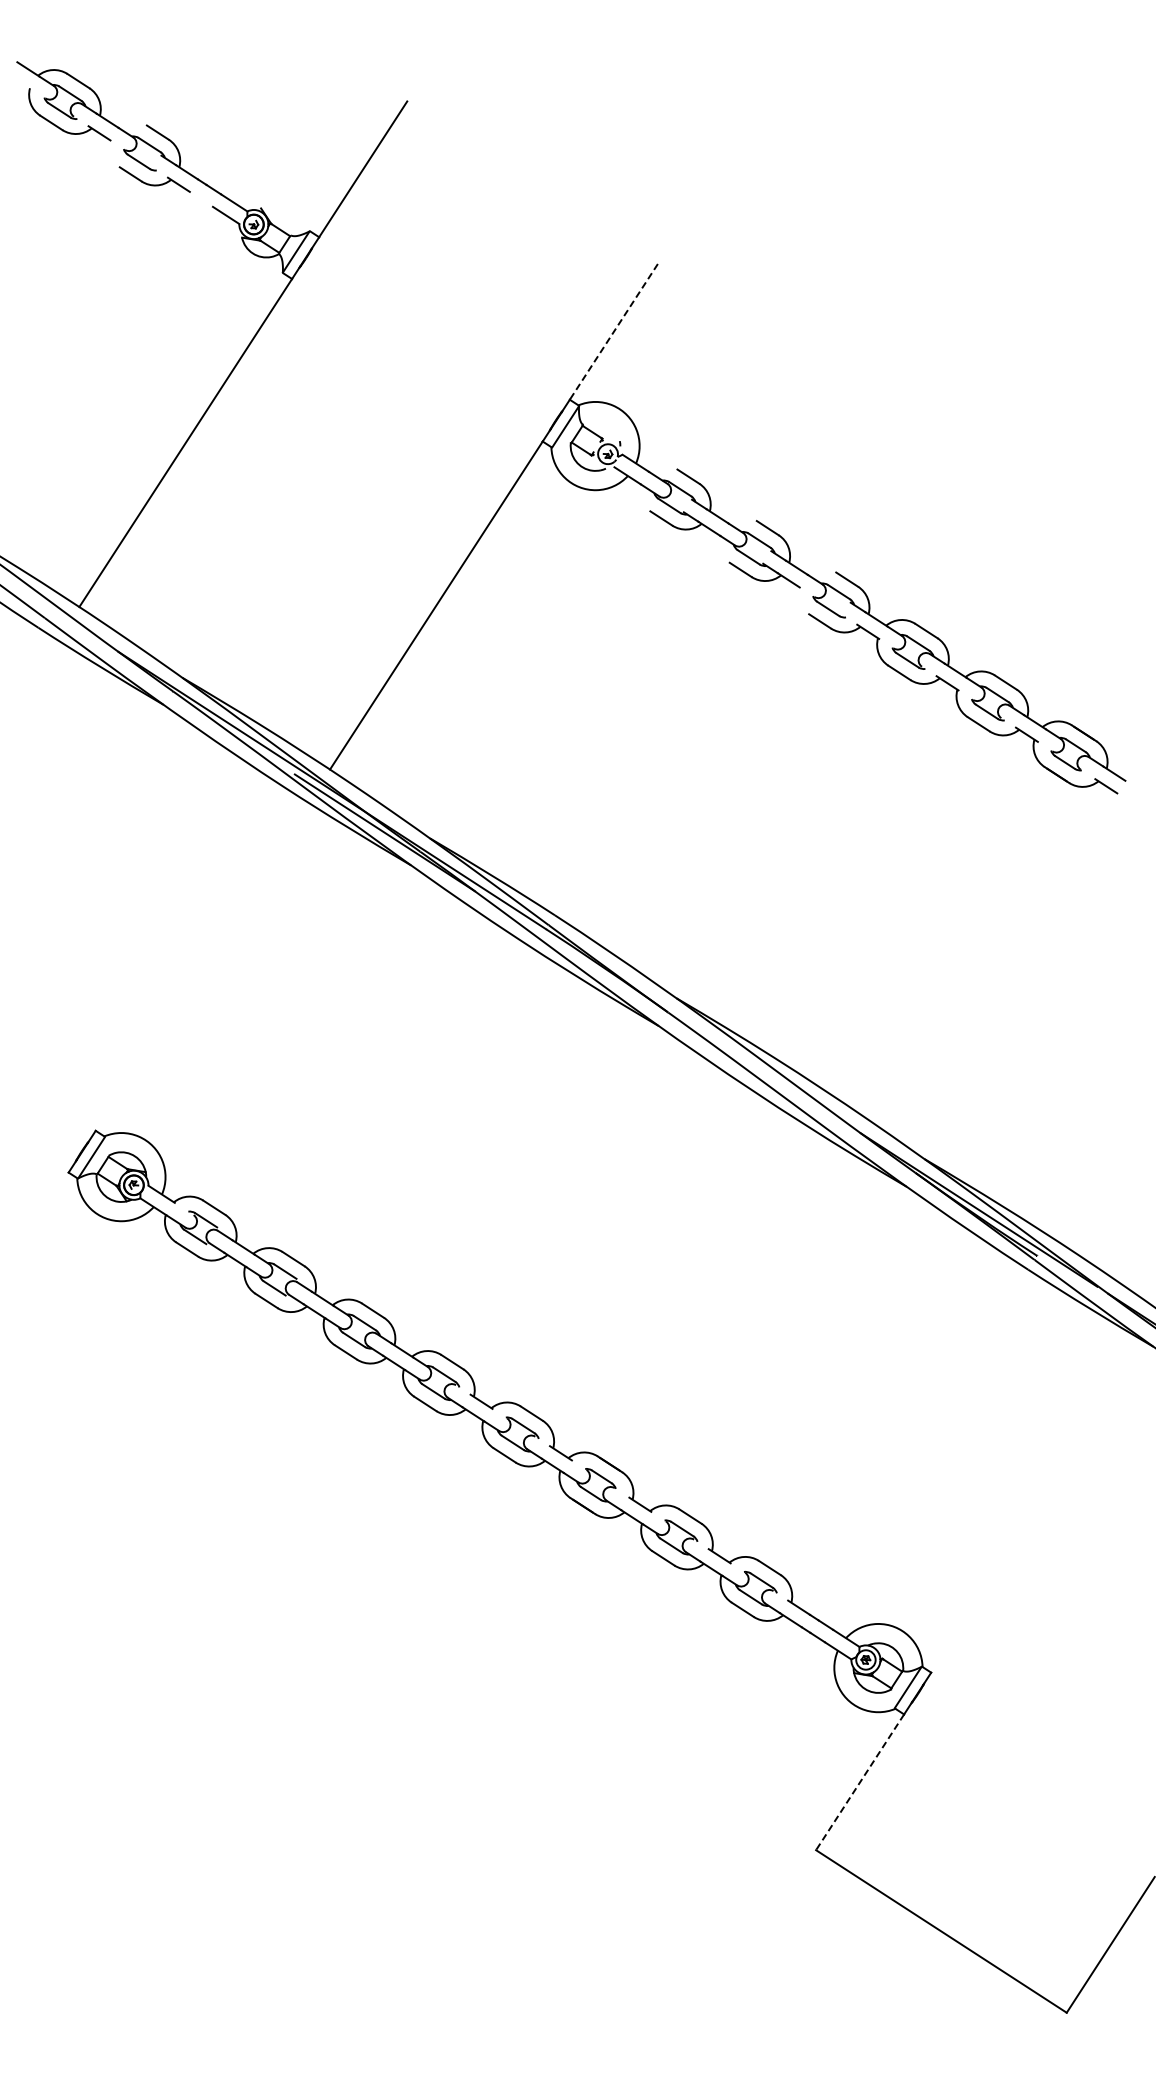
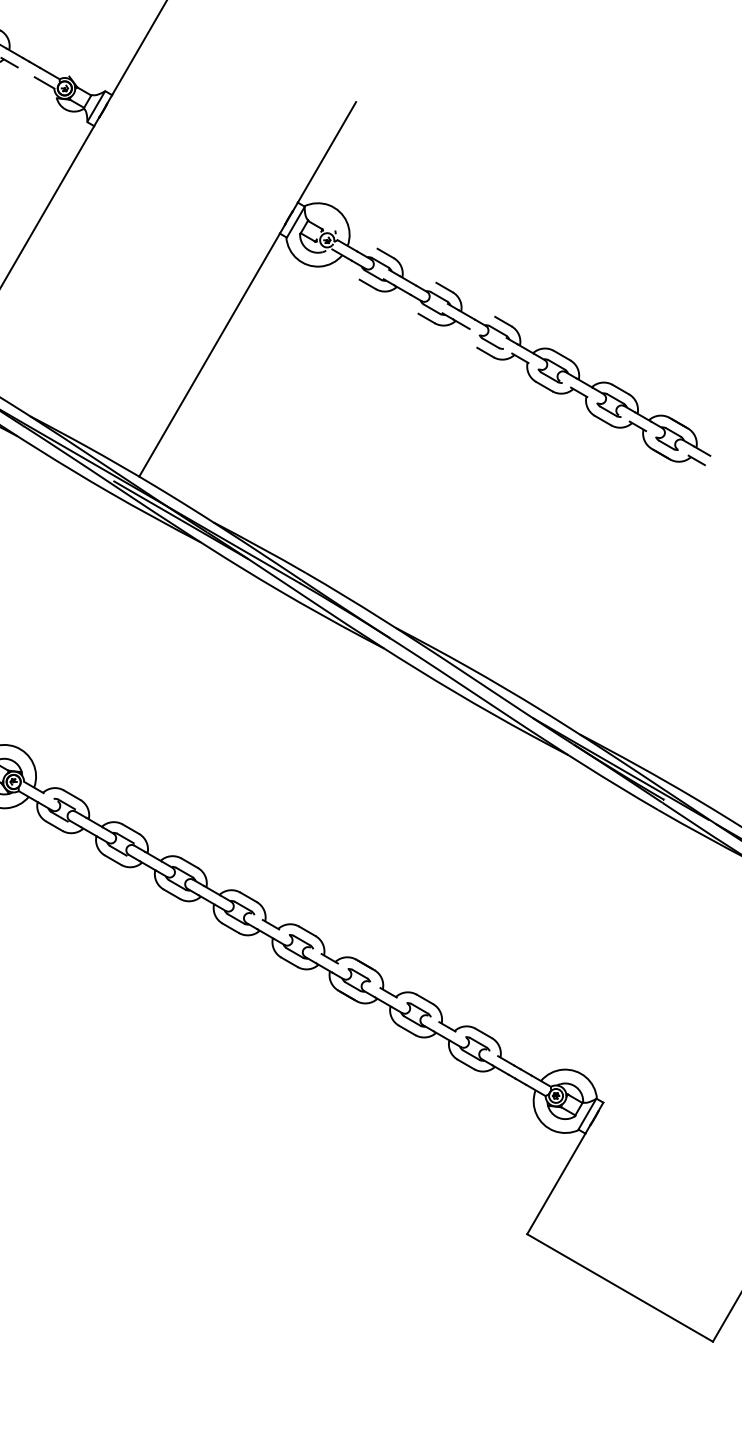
line: (613, 331) -> (326, 152), dashed -> solid
line: (860, 1782) -> (556, 1184), dashed -> solid

